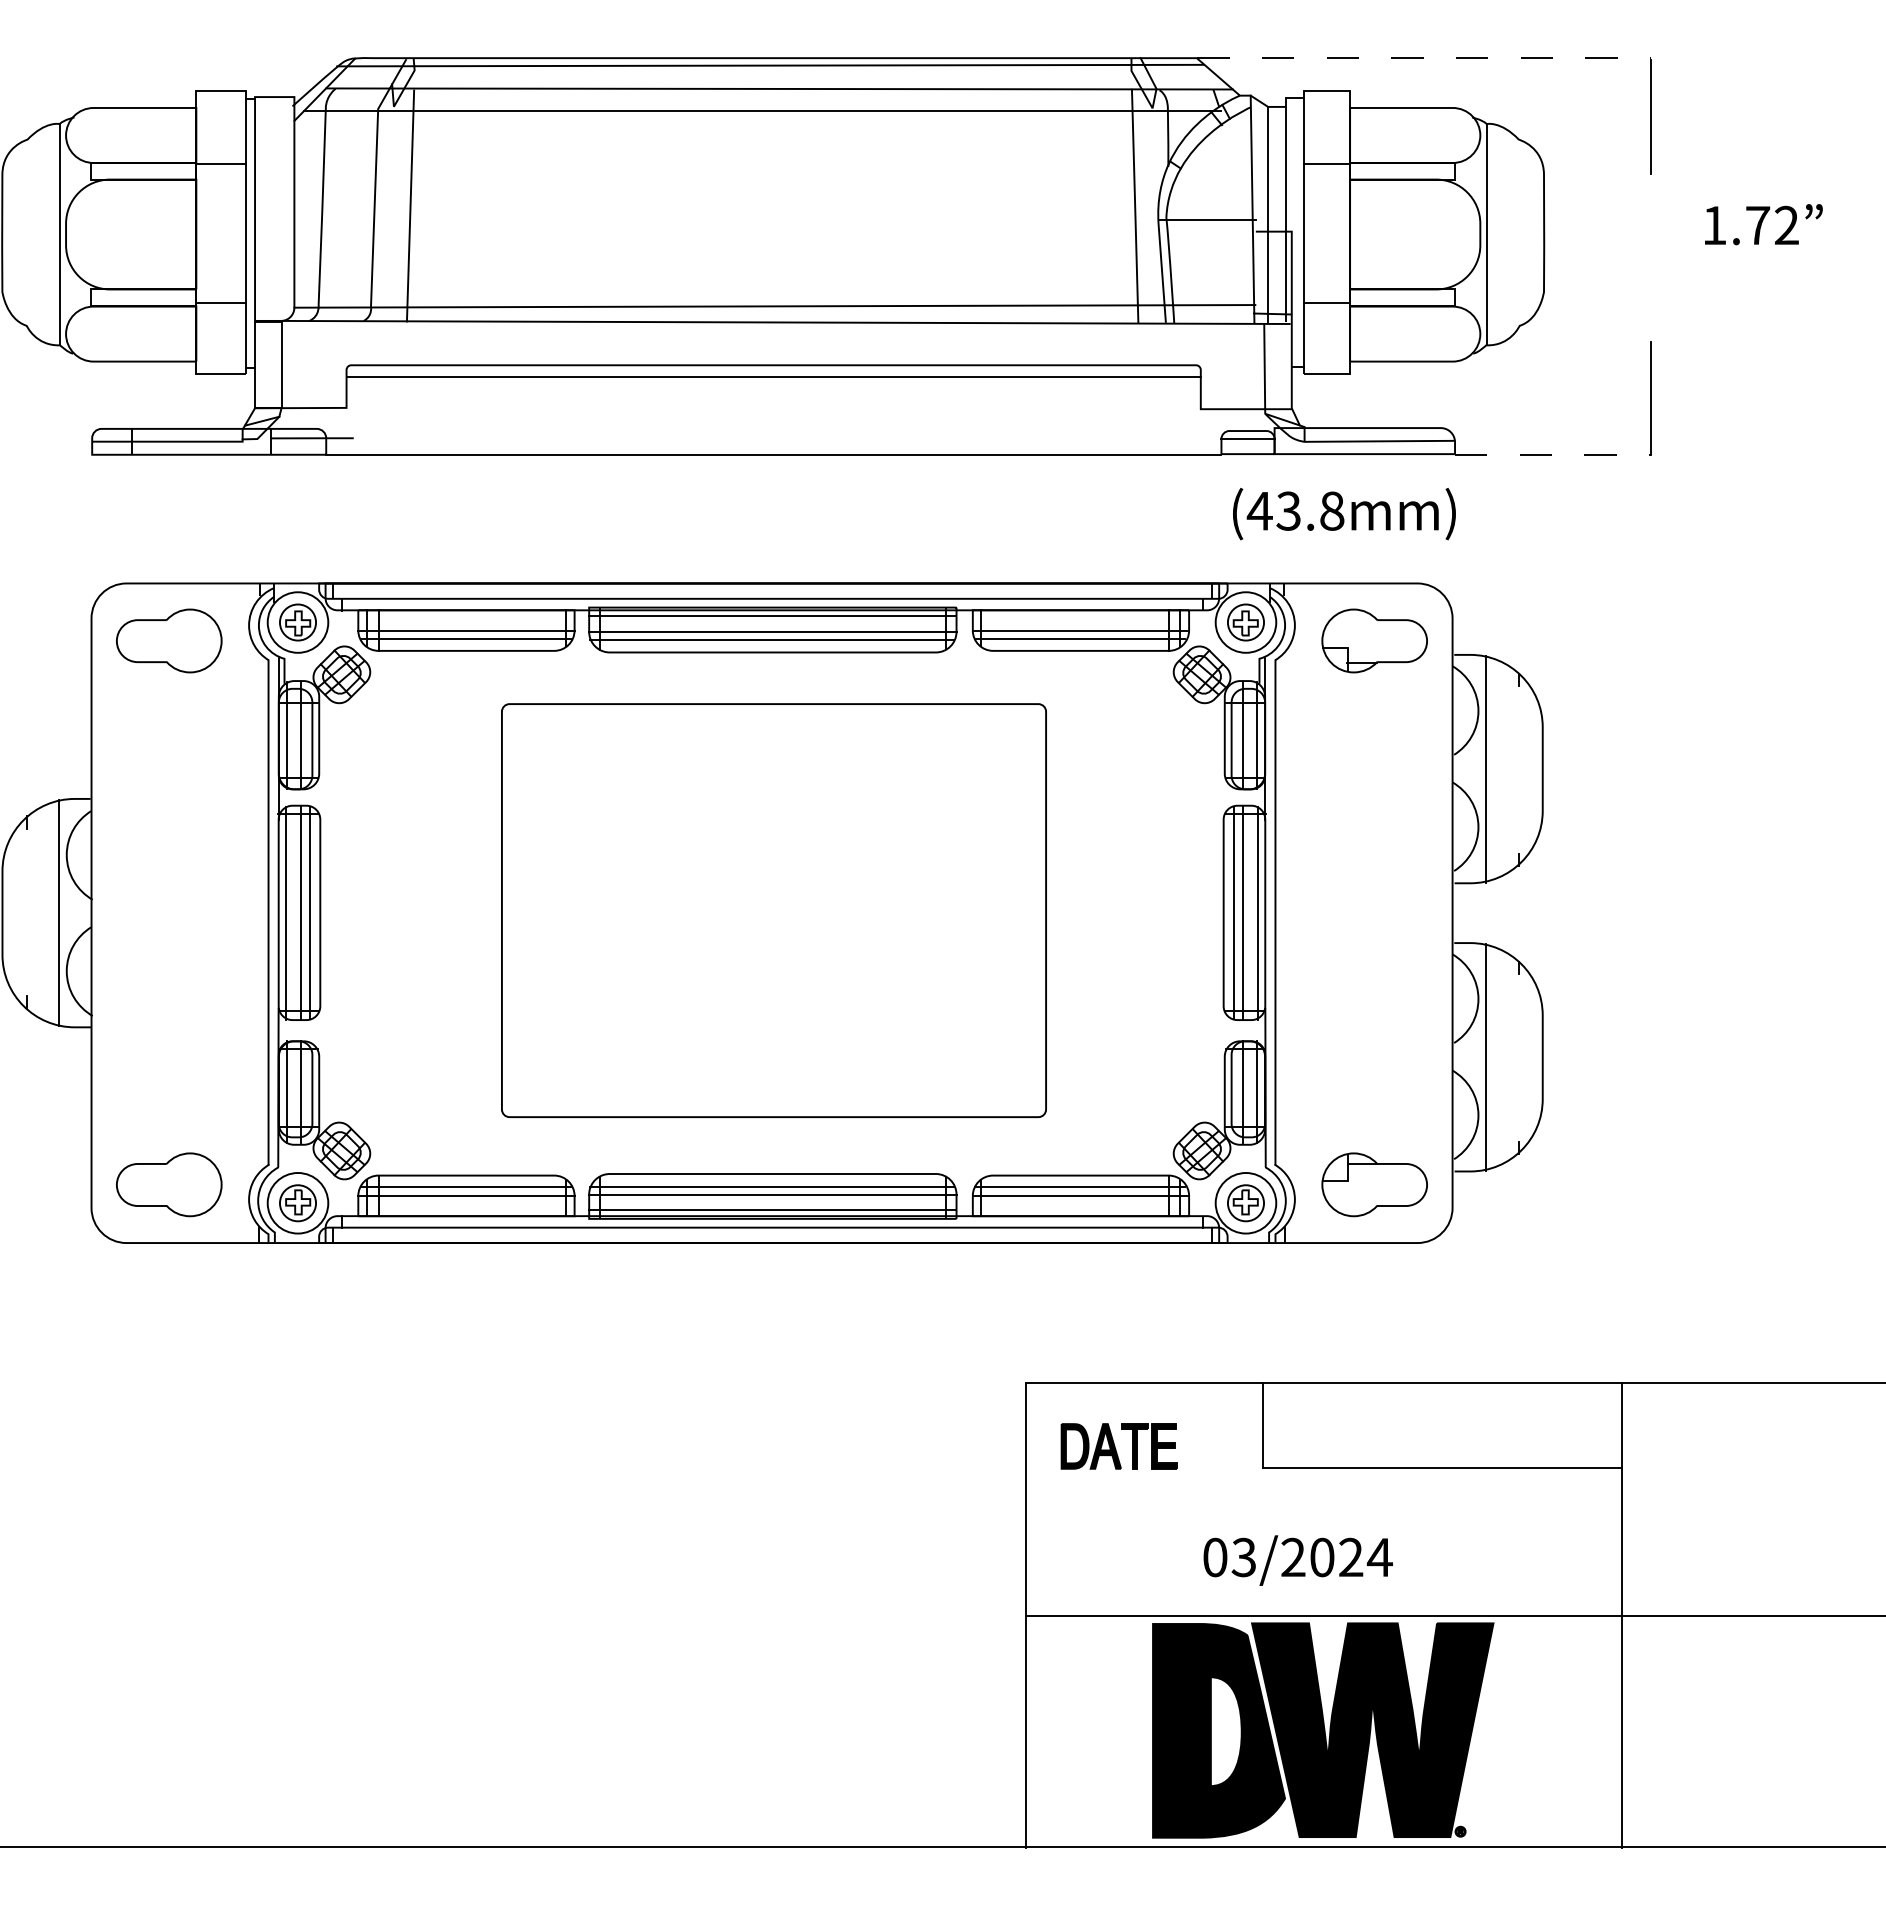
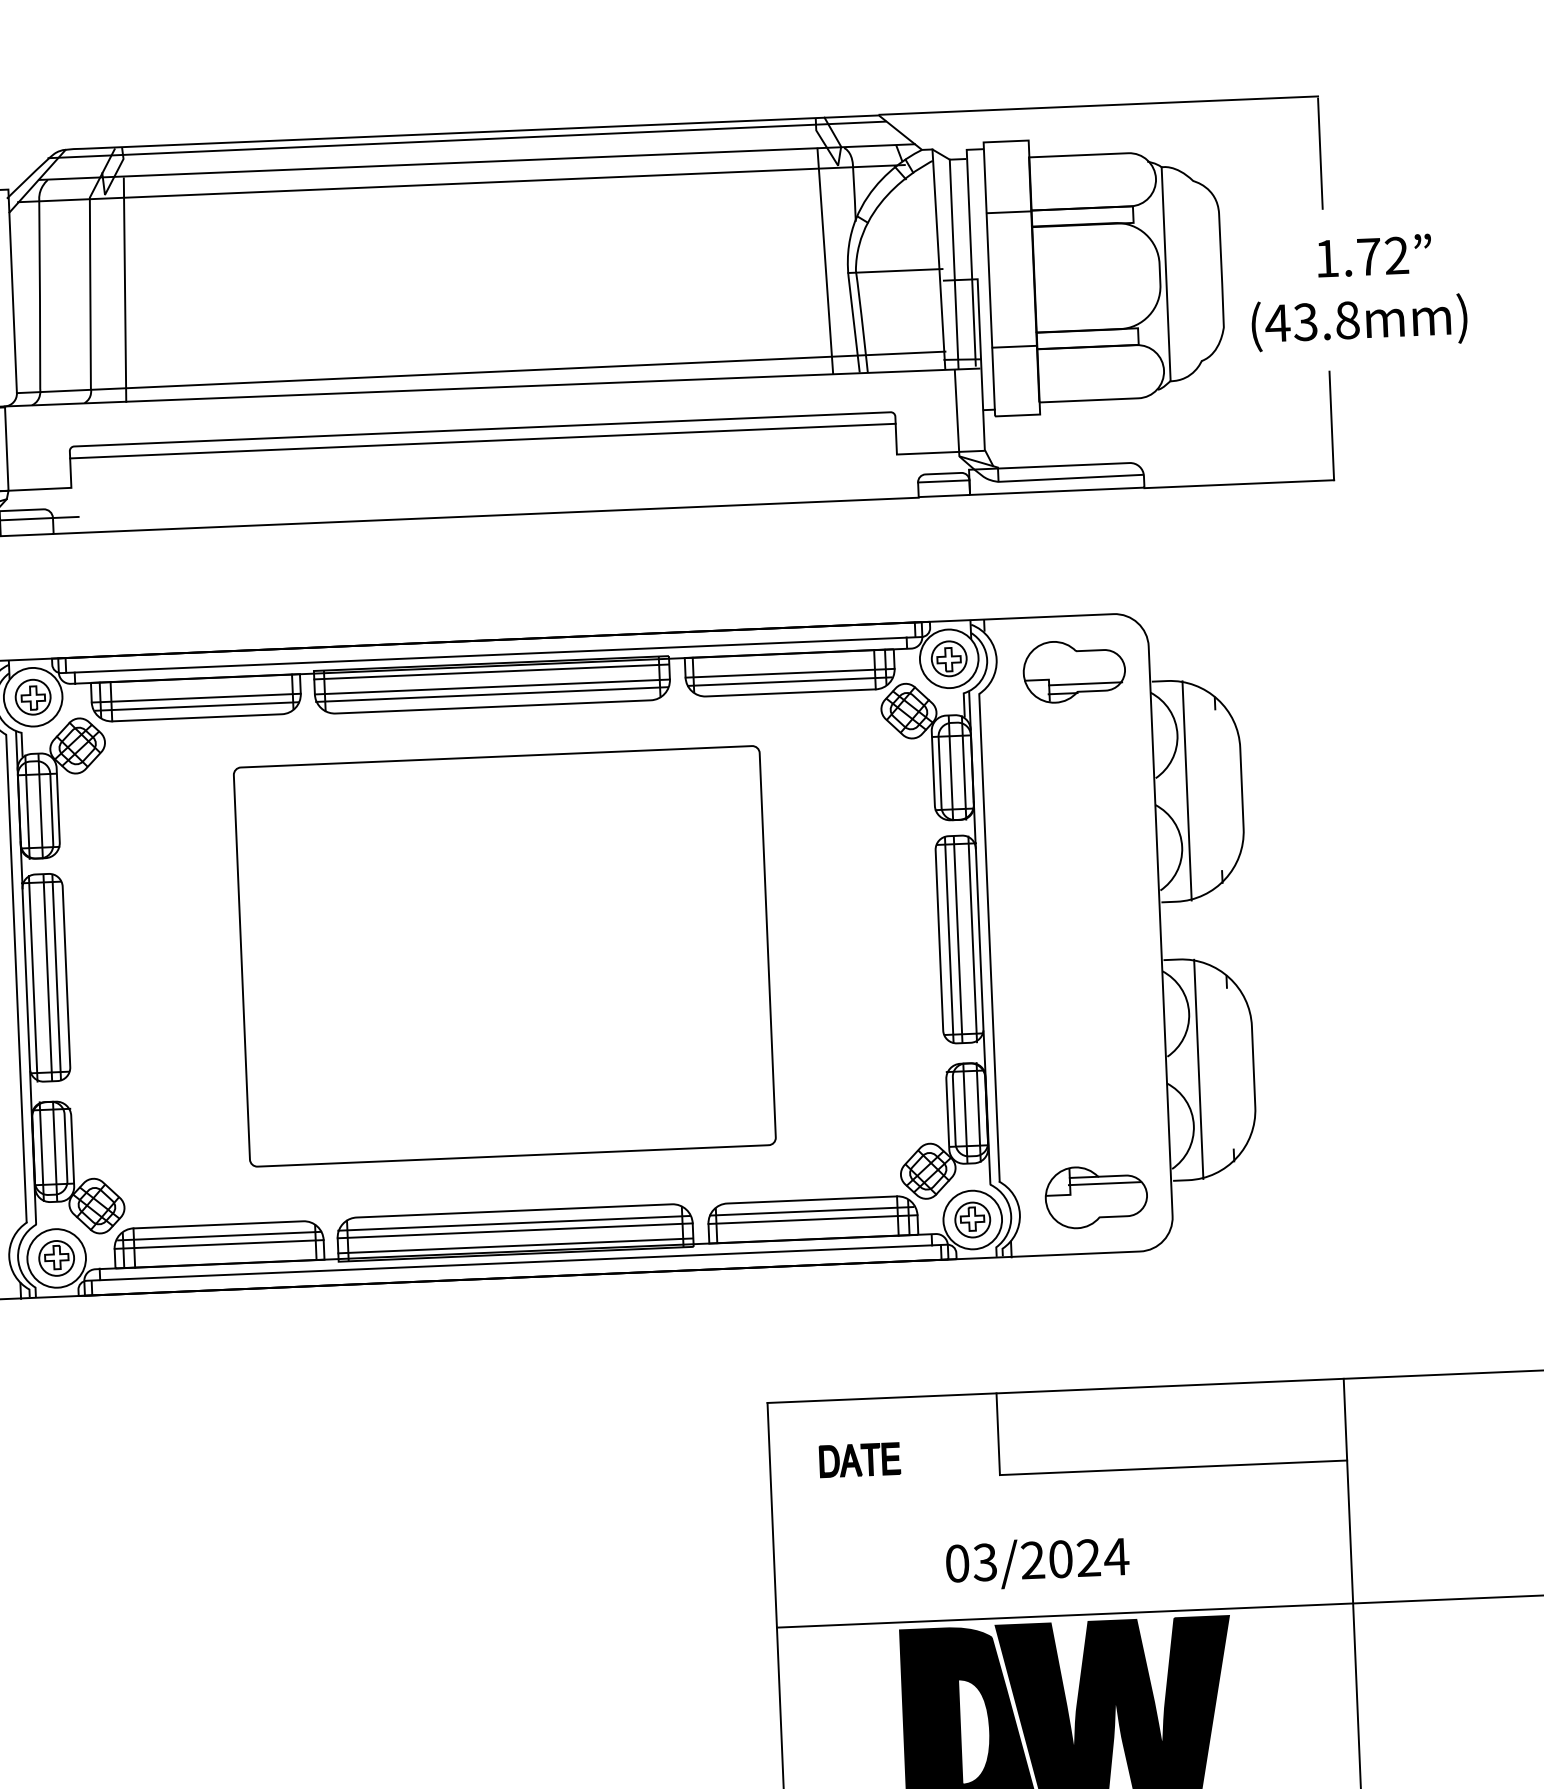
line: (1424, 57) -> (1098, 105), dashed -> solid
text: (1763, 224) -> (1374, 255), moved
line: (1553, 454) -> (1239, 484), dashed -> solid
text: (1344, 514) -> (1359, 323), moved
line: (1385, 654) -> (1085, 684), added
line: (1383, 1171) -> (1104, 1183), added
part: (1118, 1446) -> (859, 1460), size x0.71

